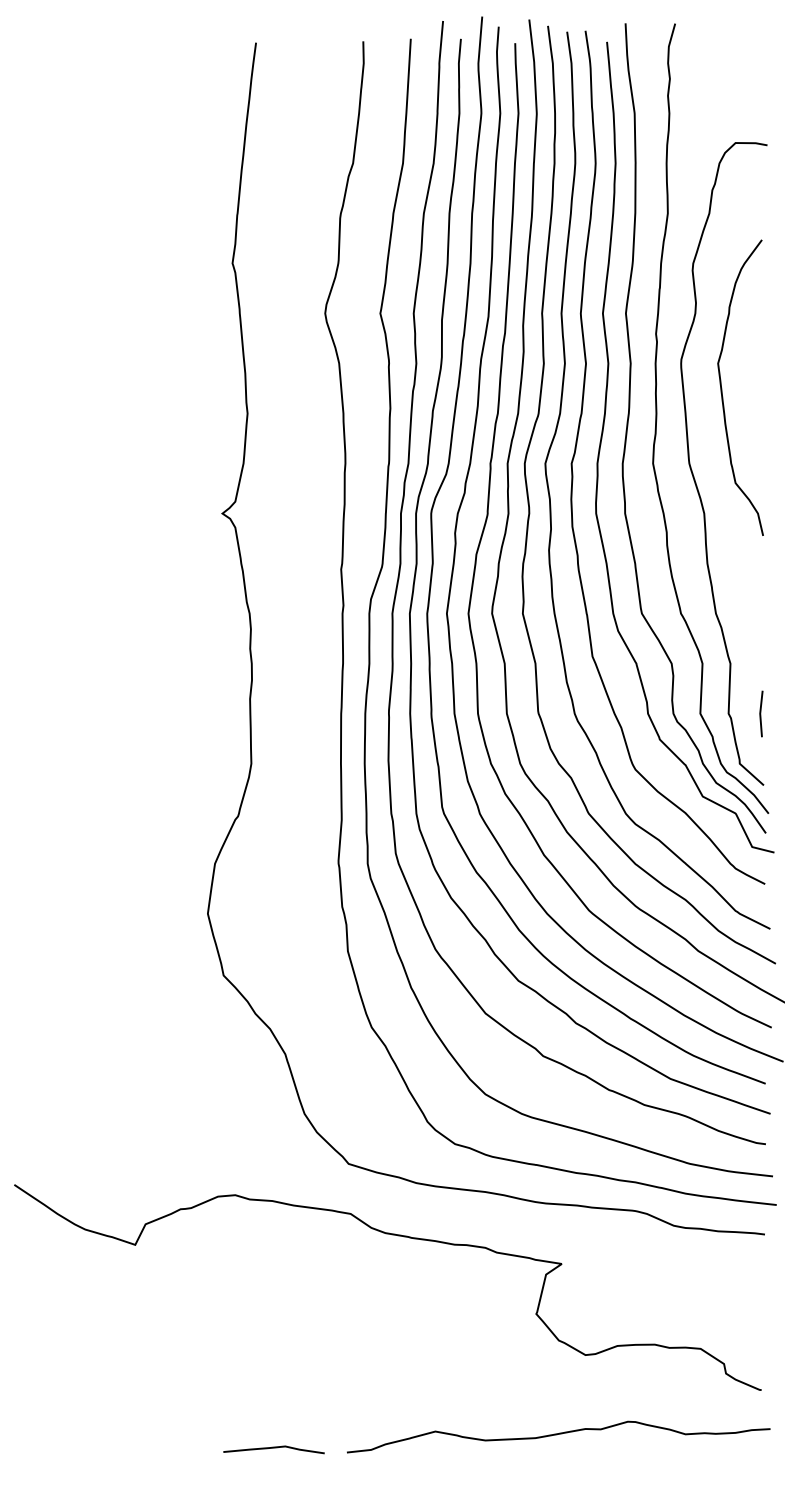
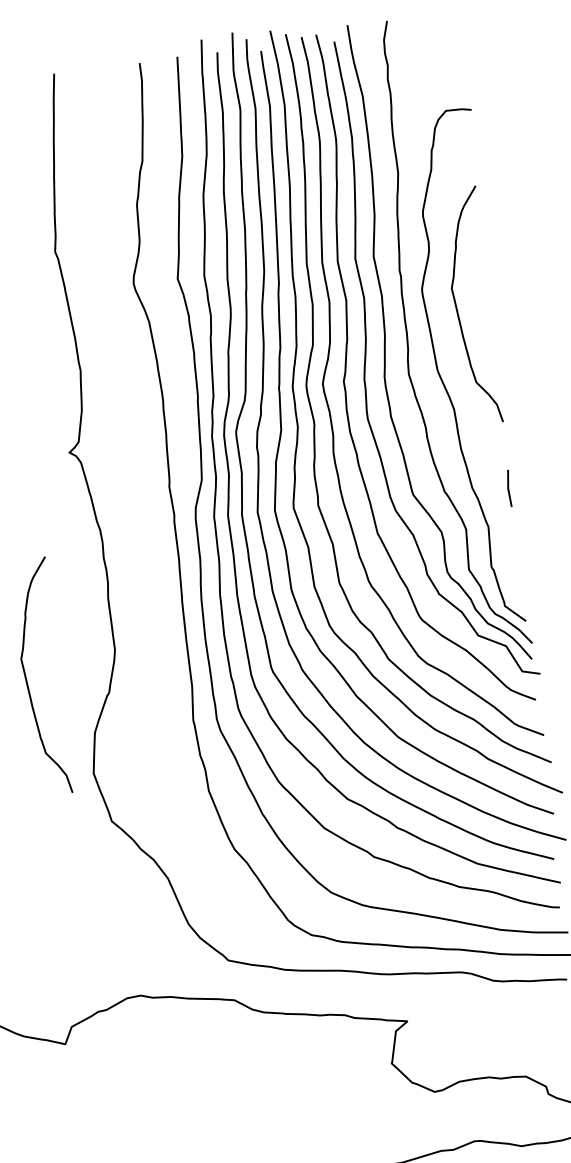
line: (761, 713) -> (509, 488), moved
curve: (138, 787) -> (27, 678), added

